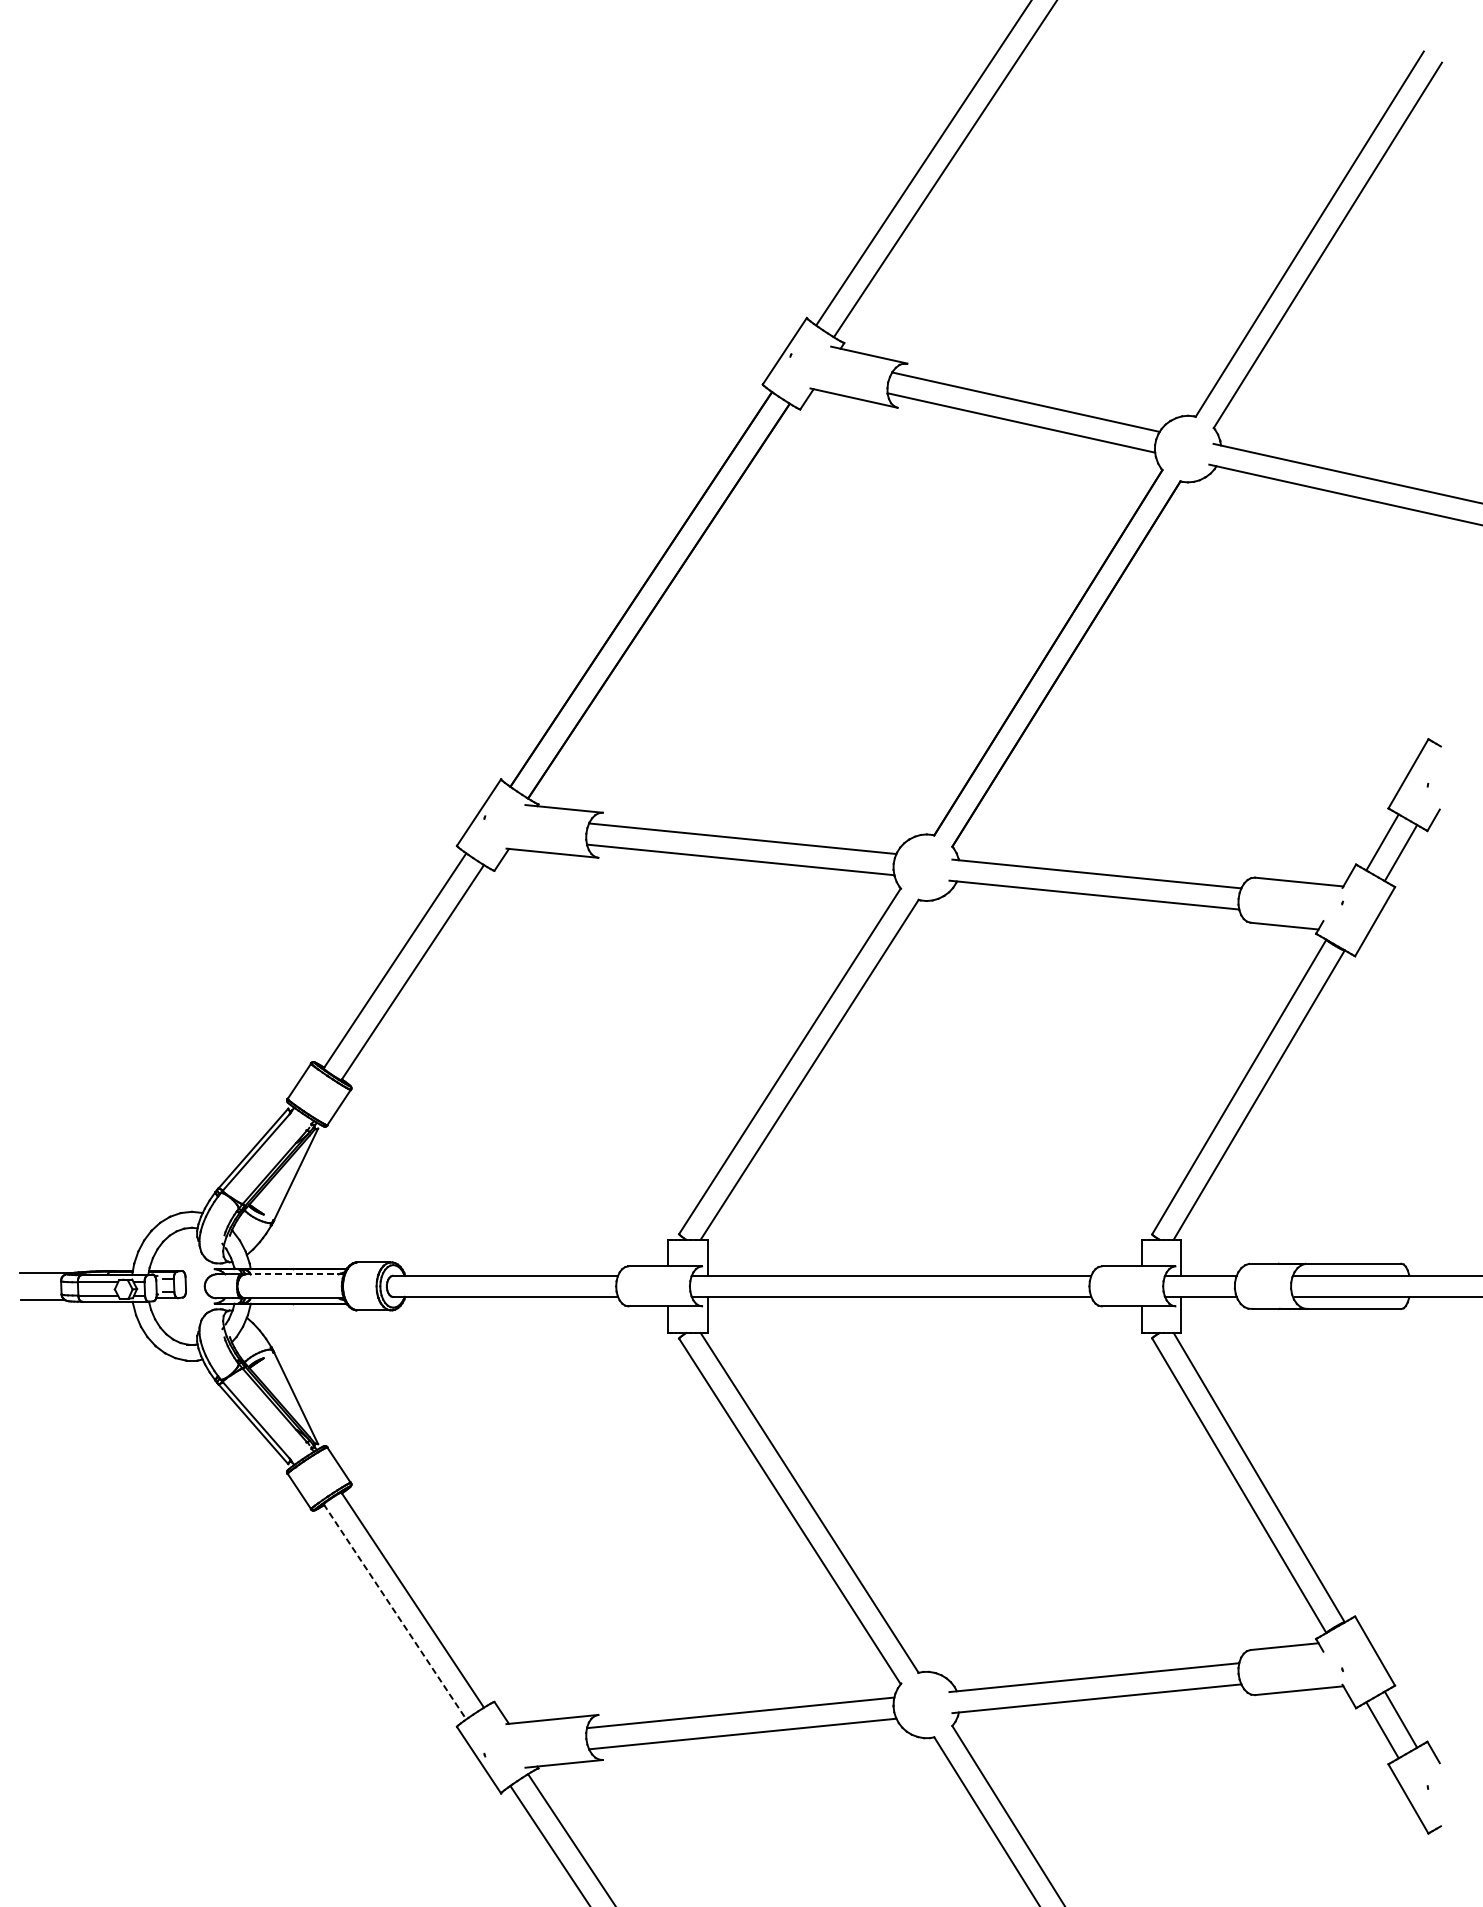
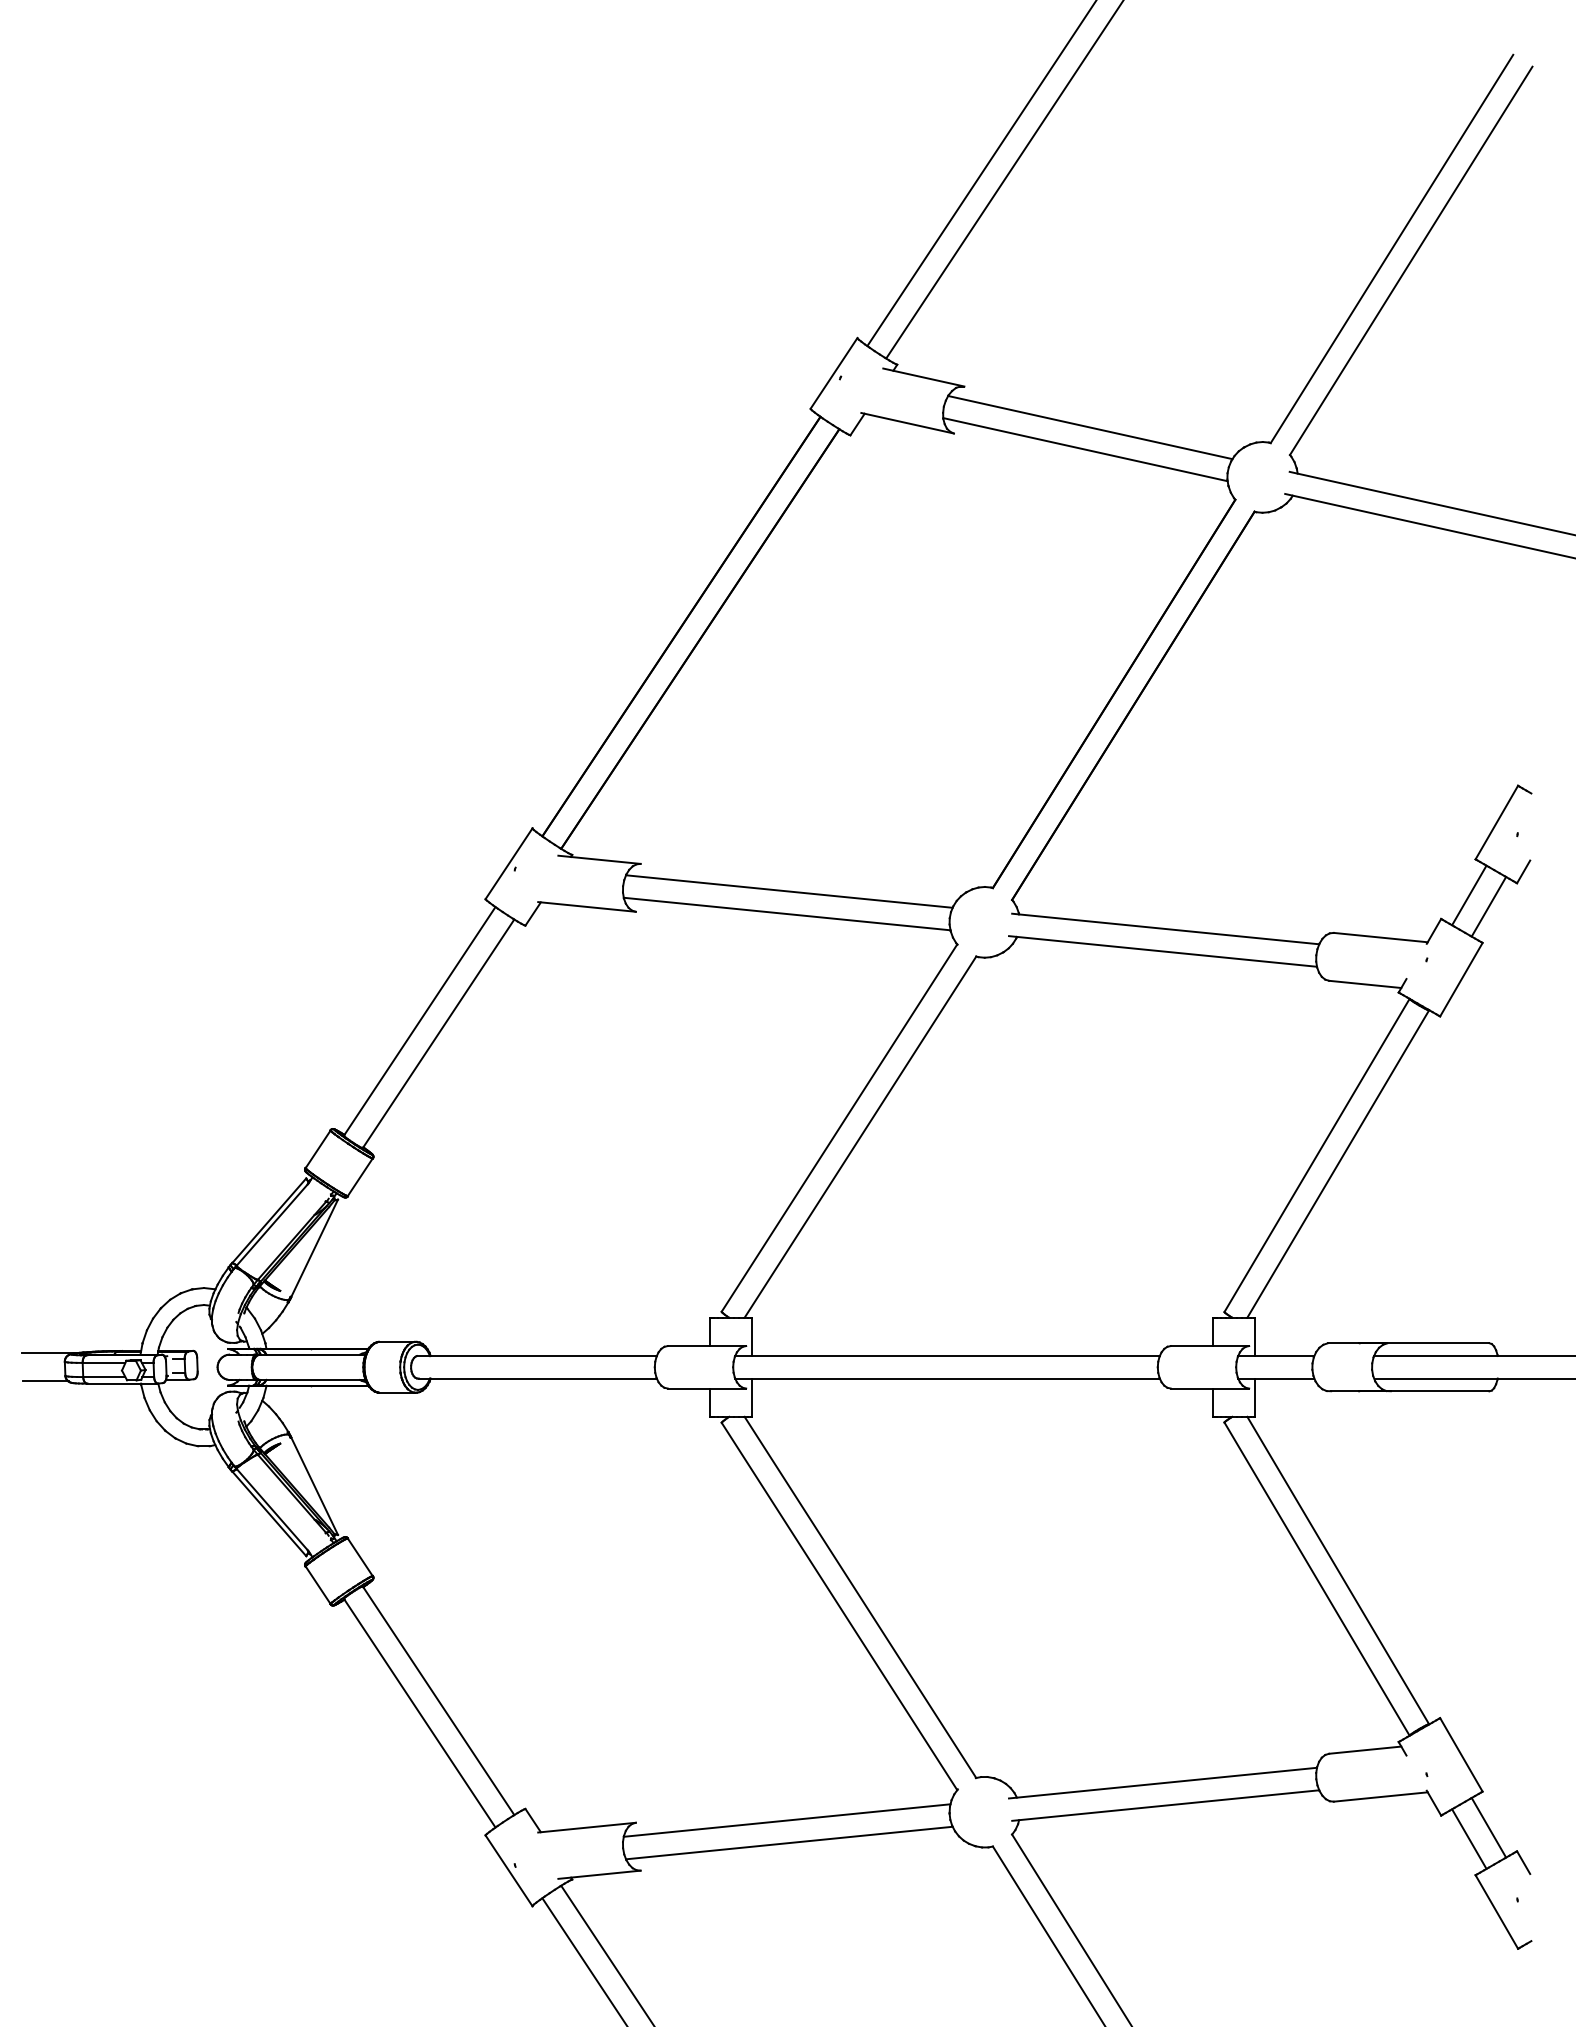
line: (292, 1274) -> (310, 1354), dashed -> solid
line: (395, 1612) -> (420, 1713), dashed -> solid

